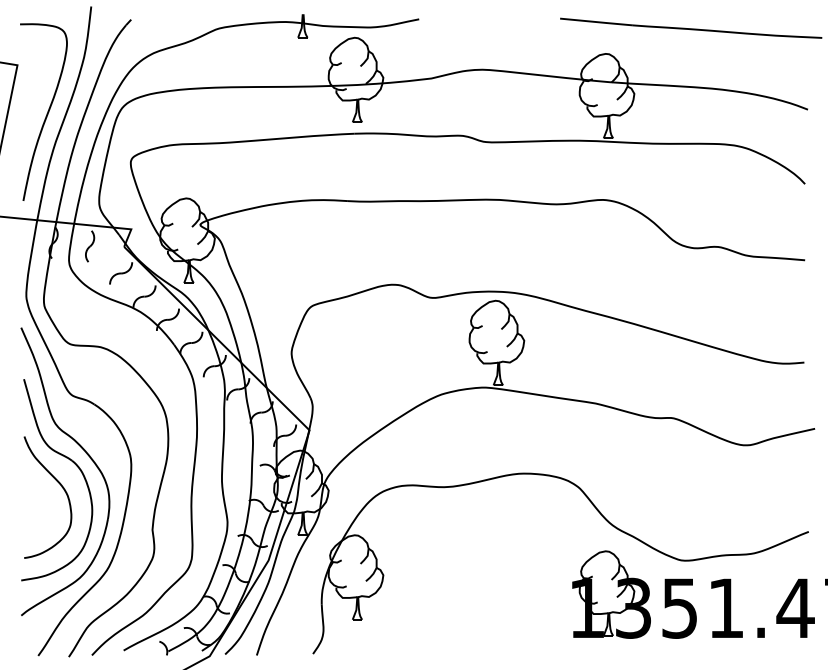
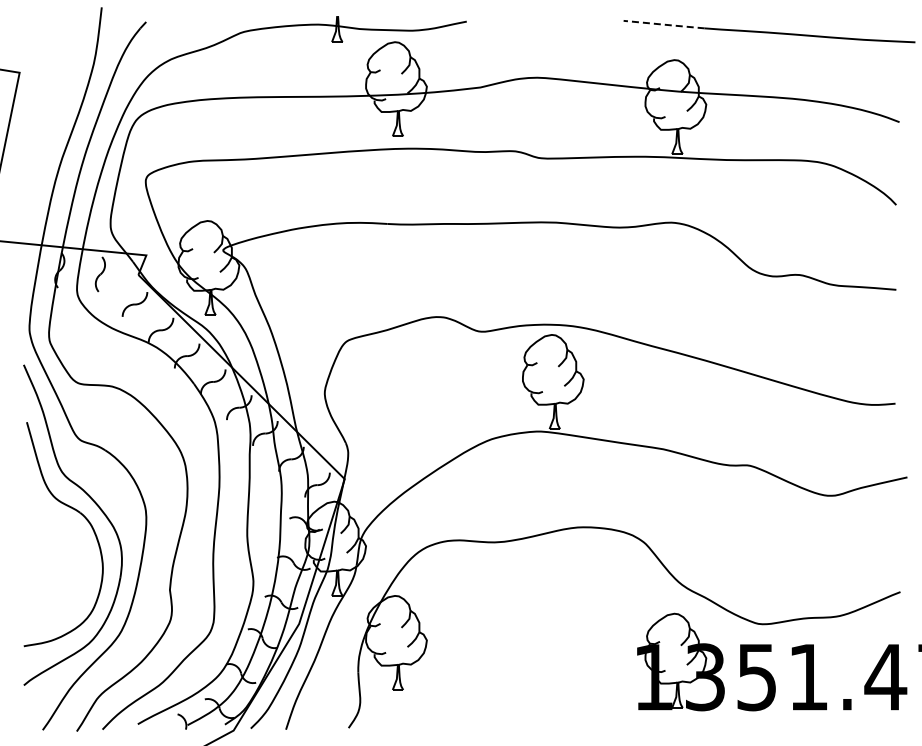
line: (596, 21) -> (664, 24), solid -> dashed
curve: (47, 112) -> (52, 125), removed
curve: (62, 488) -> (69, 543), removed

